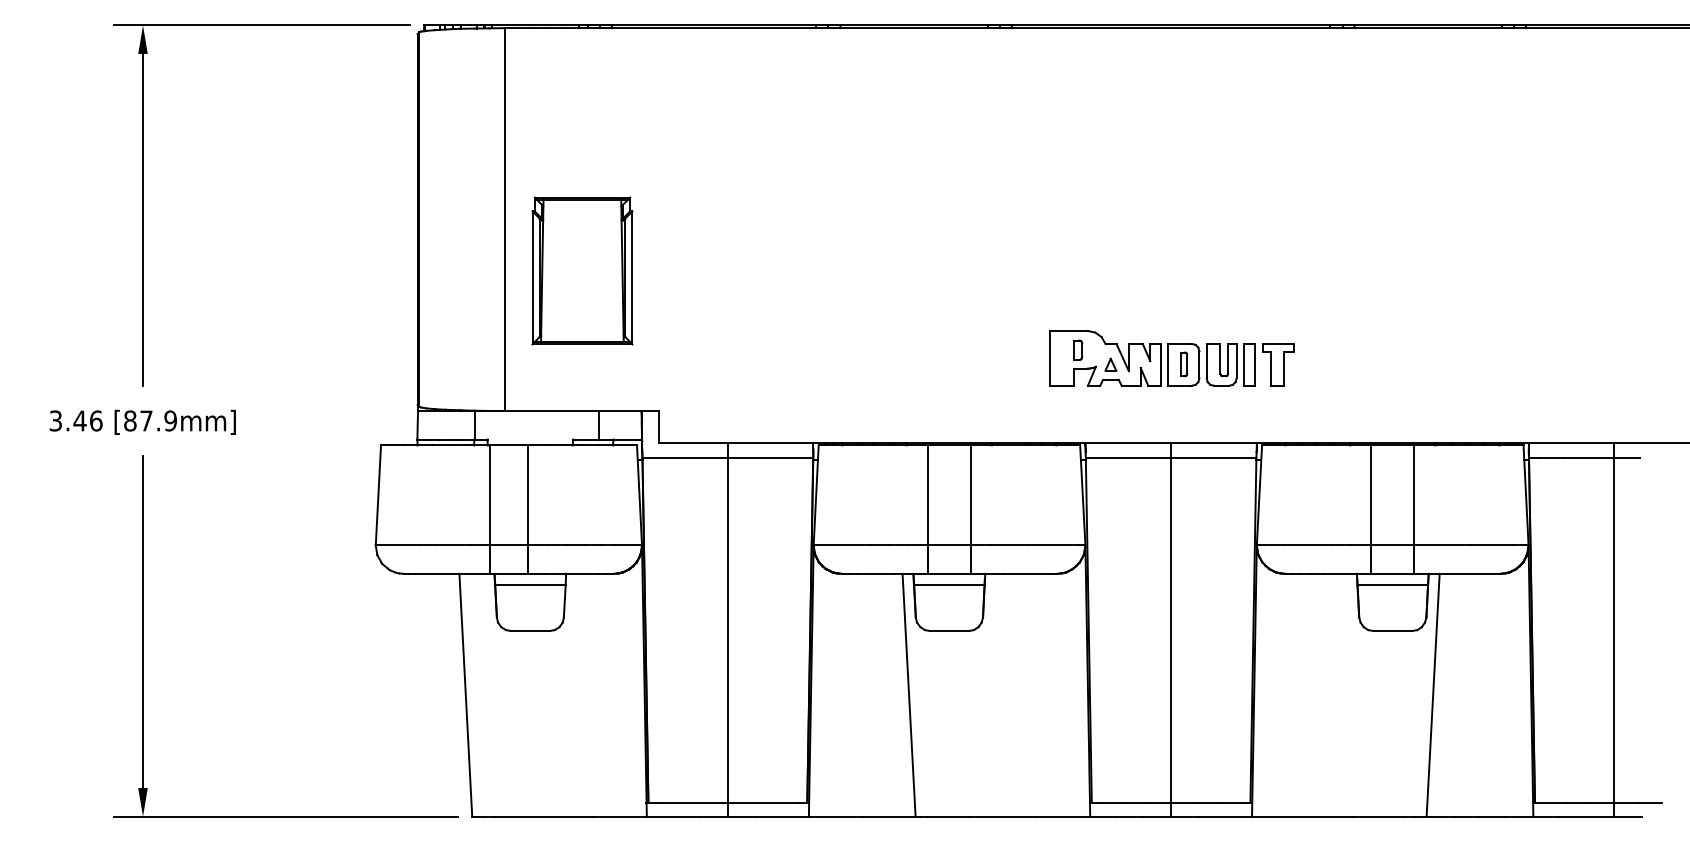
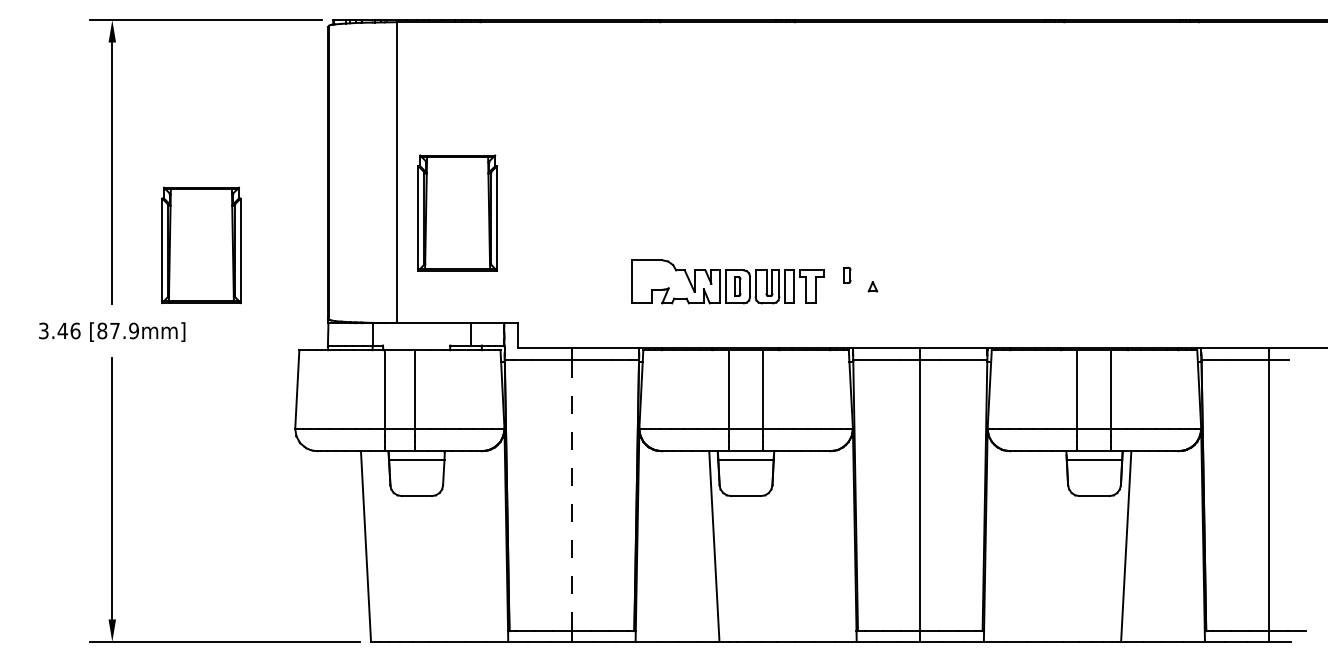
part: (256, 311) -> (201, 244), added
part: (1171, 358) -> (728, 281), moved
line: (727, 631) -> (571, 496), solid -> dashed

